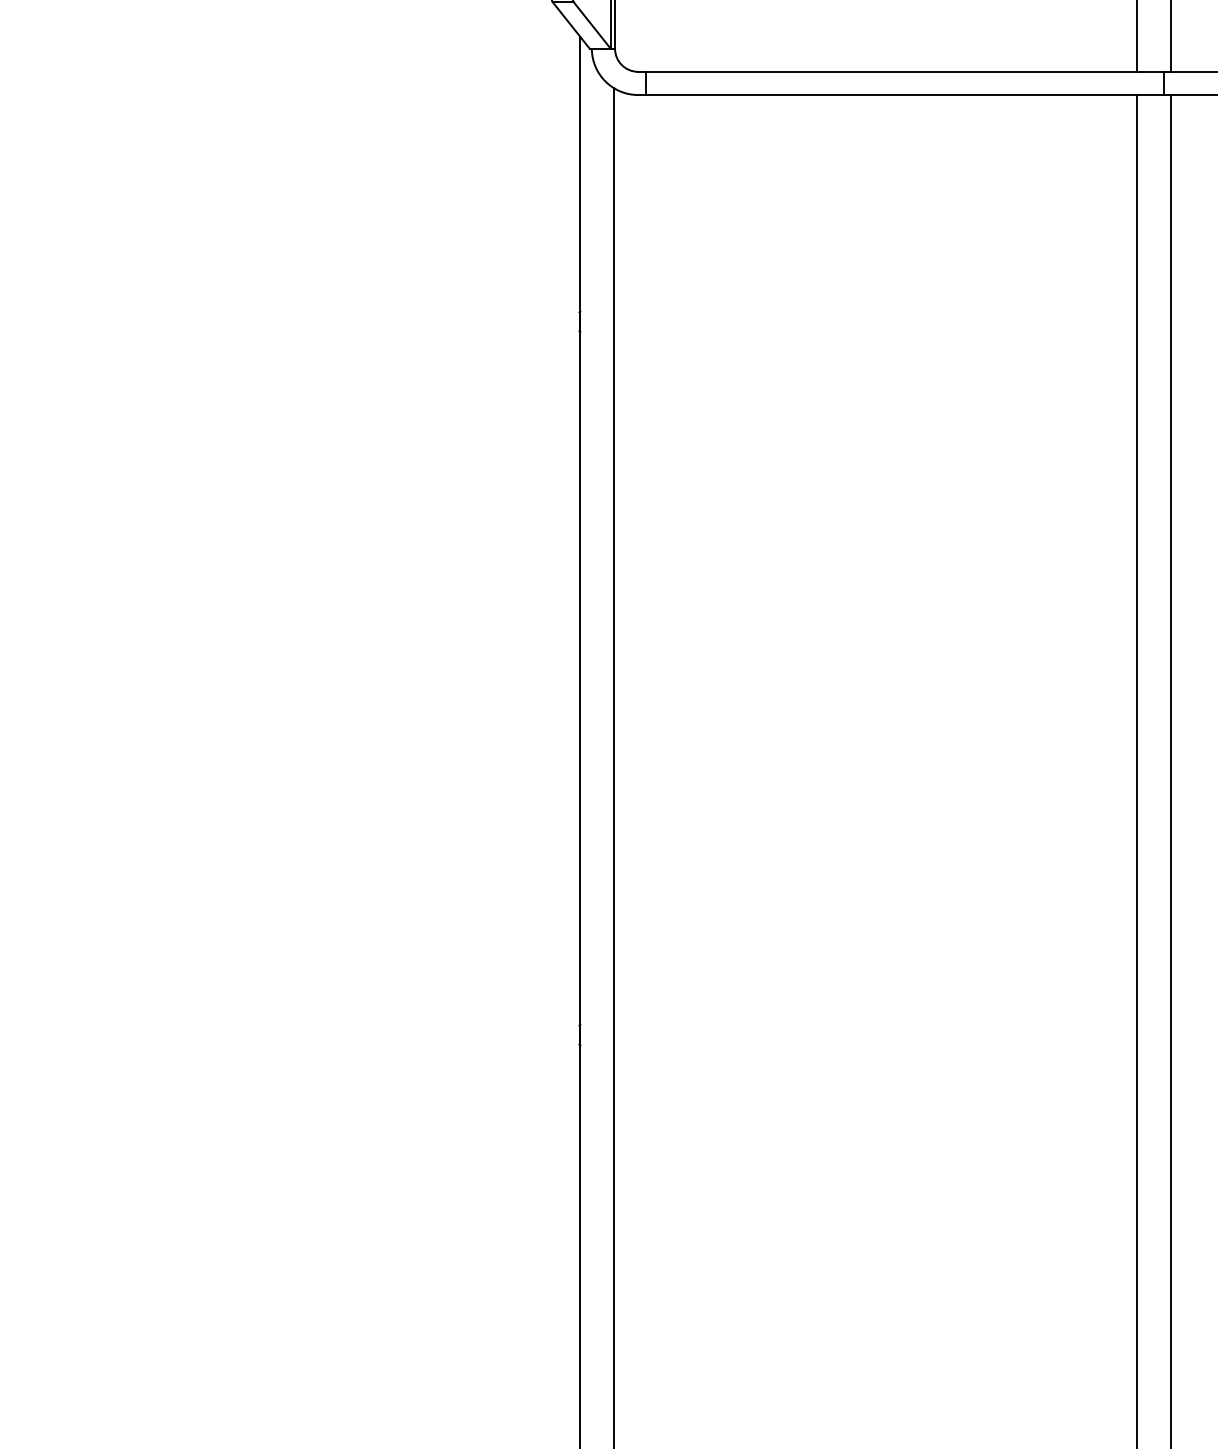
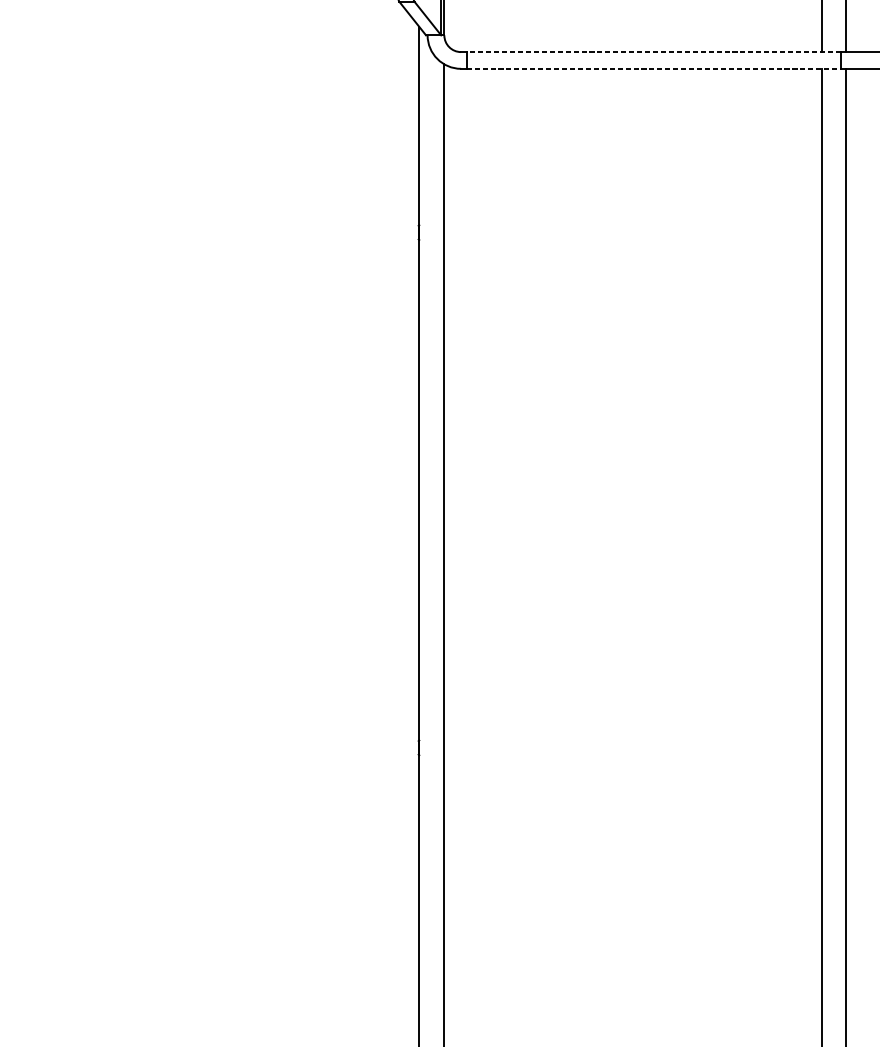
line: (904, 71) -> (653, 51), solid -> dashed
line: (904, 95) -> (653, 69), solid -> dashed

